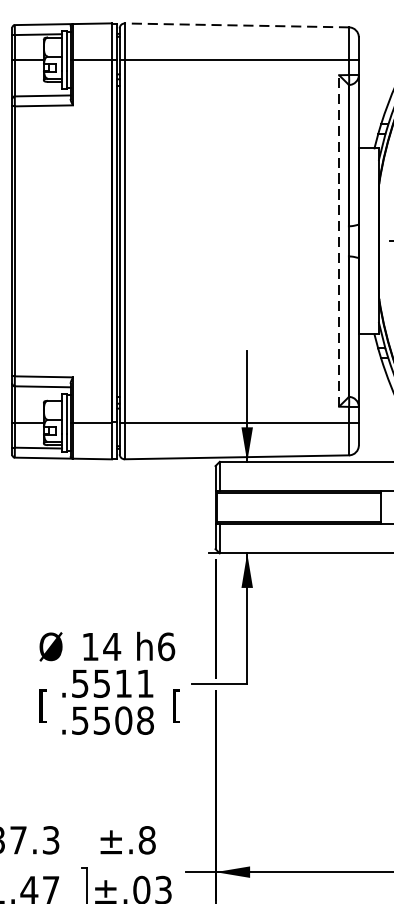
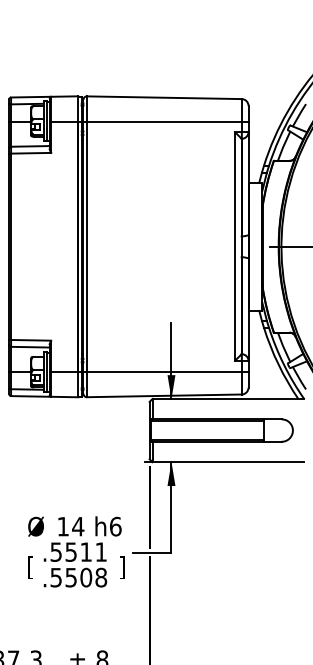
line: (235, 25) -> (163, 97), dashed -> solid
line: (338, 240) -> (234, 246), dashed -> solid
text: (176, 705) -> (122, 567), [ -> ]

